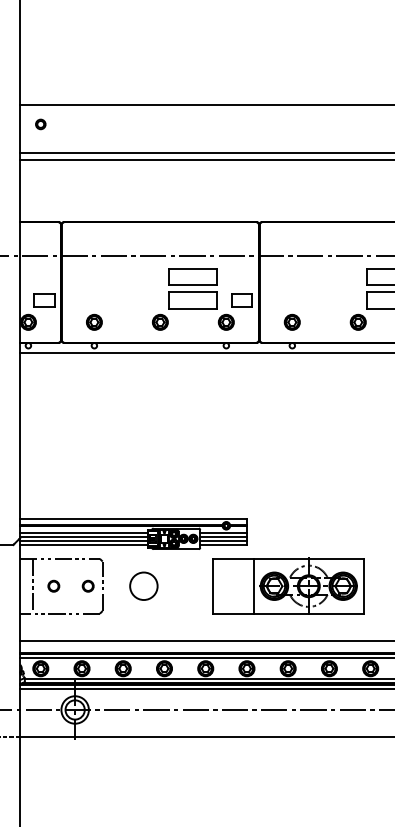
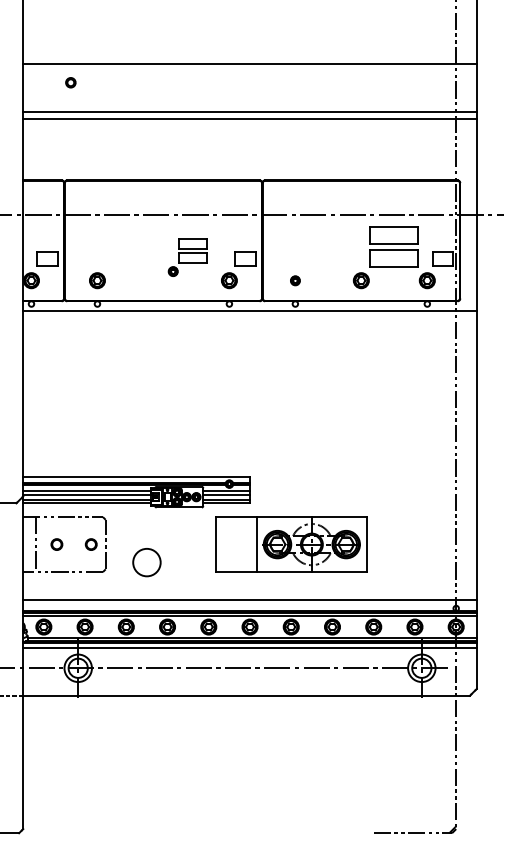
part: (40, 124) -> (70, 82), moved
part: (184, 299) -> (187, 257), size x0.6
part: (292, 322) -> (295, 280), size x0.6
circle: (143, 586) -> (146, 562), moved

